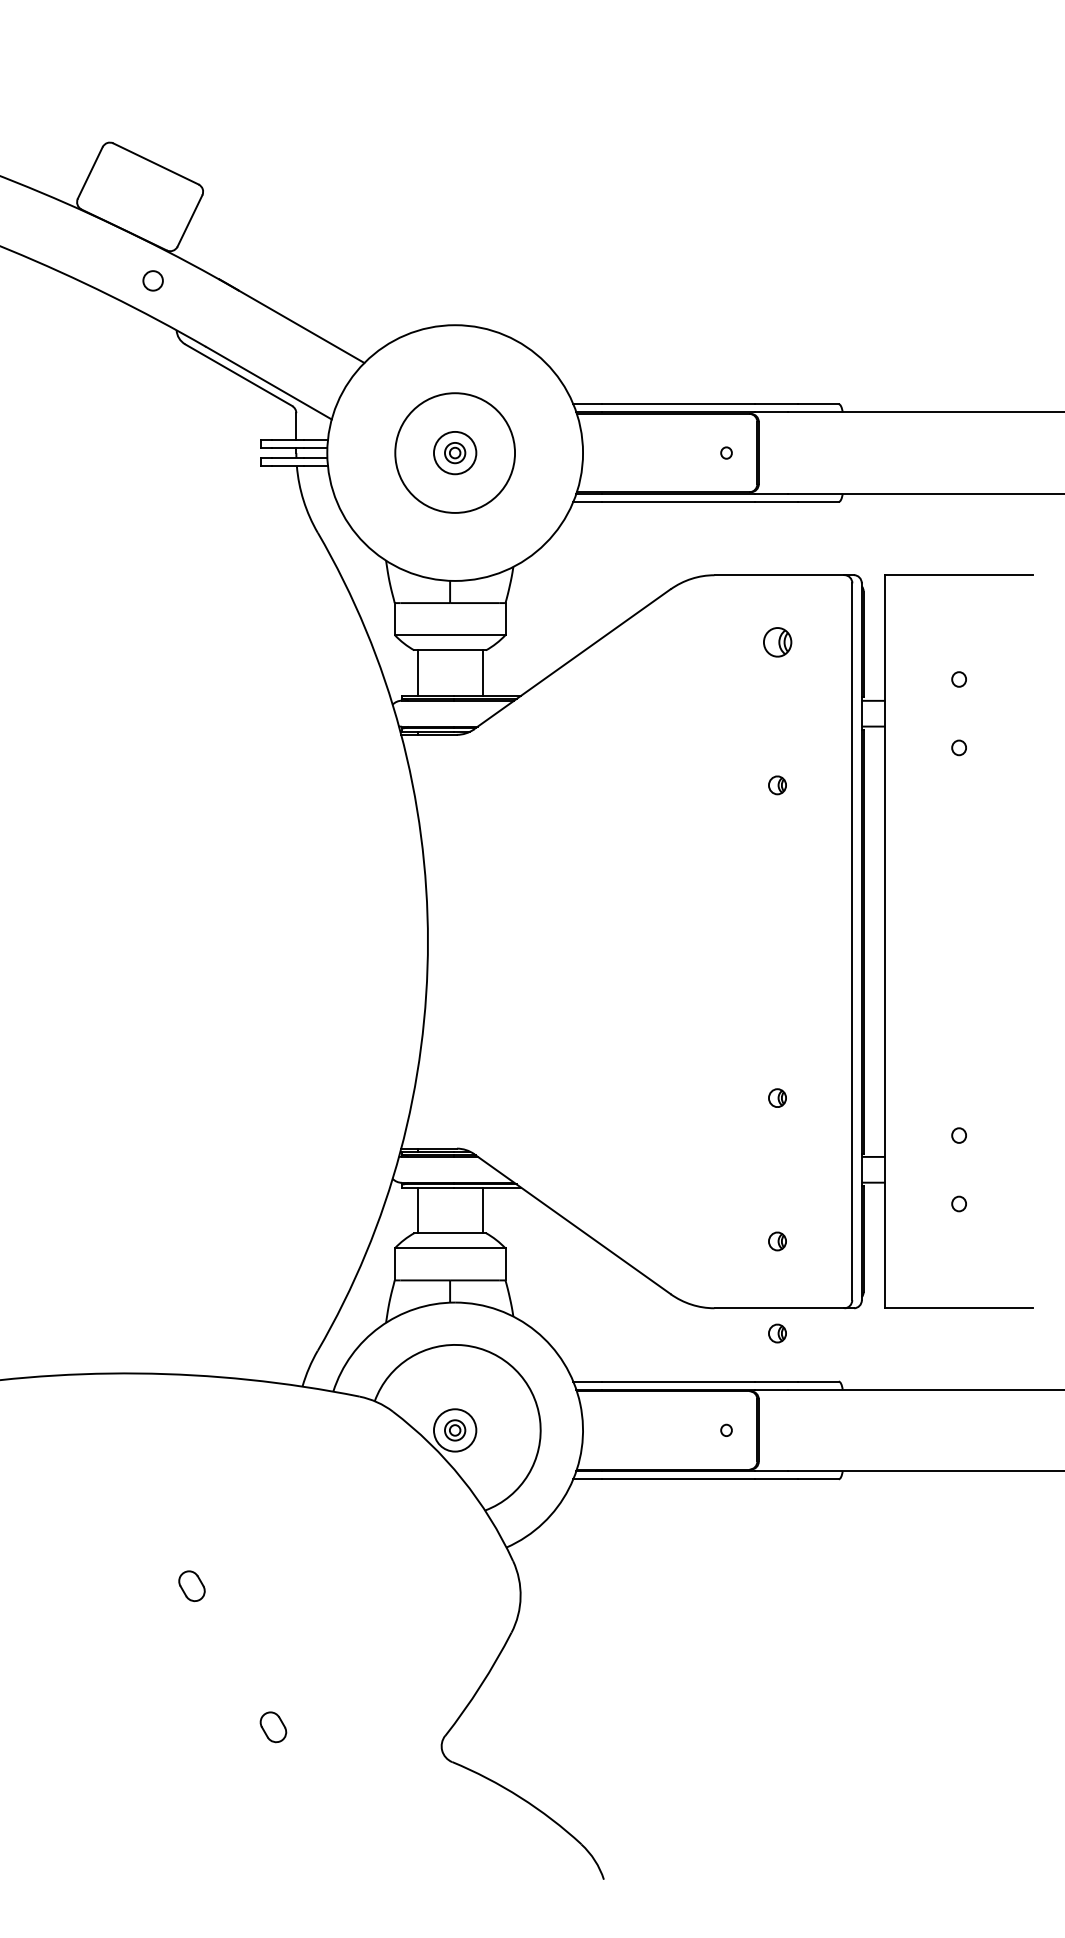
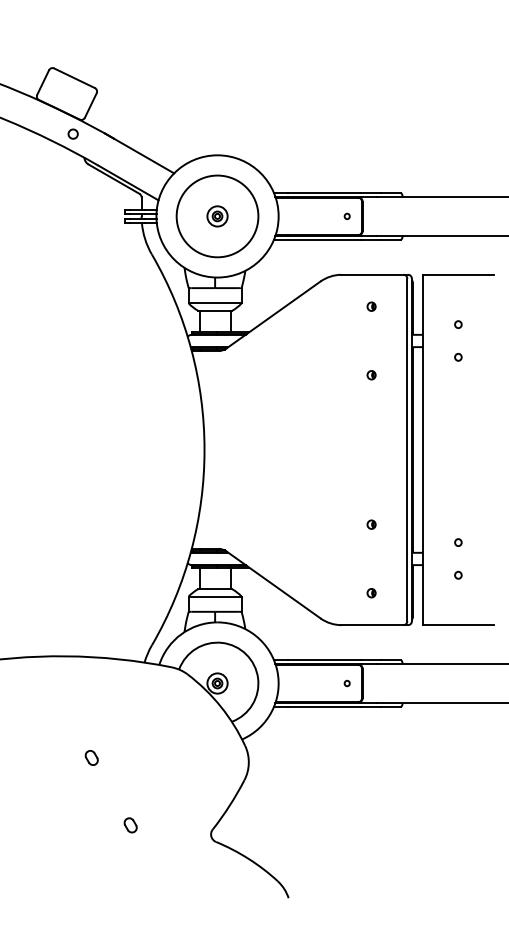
circle: (455, 453) -> (217, 216), size x1.43
part: (777, 641) -> (371, 306), size x0.62
part: (777, 1334) -> (371, 637), removed

